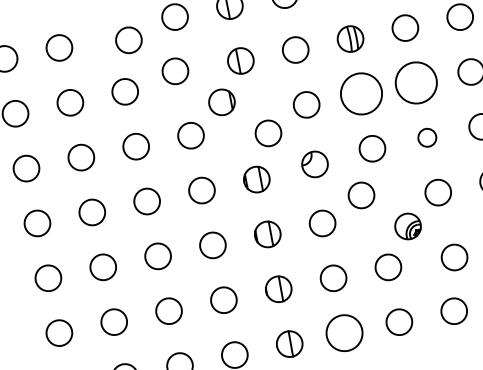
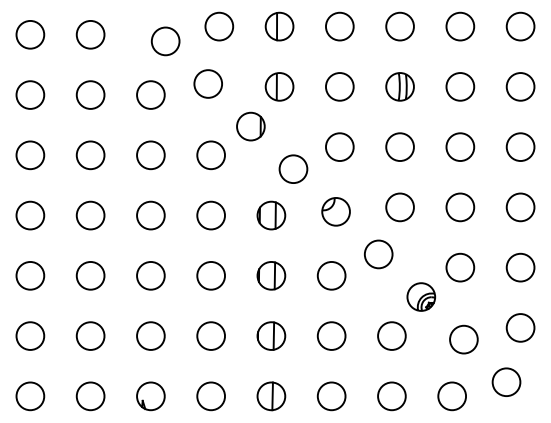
circle: (416, 83) -> (460, 147), size x0.62
circle: (361, 94) -> (399, 147), size x0.62
circle: (427, 137) -> (460, 207), size x1.43
circle: (344, 333) -> (331, 396), size x0.71

